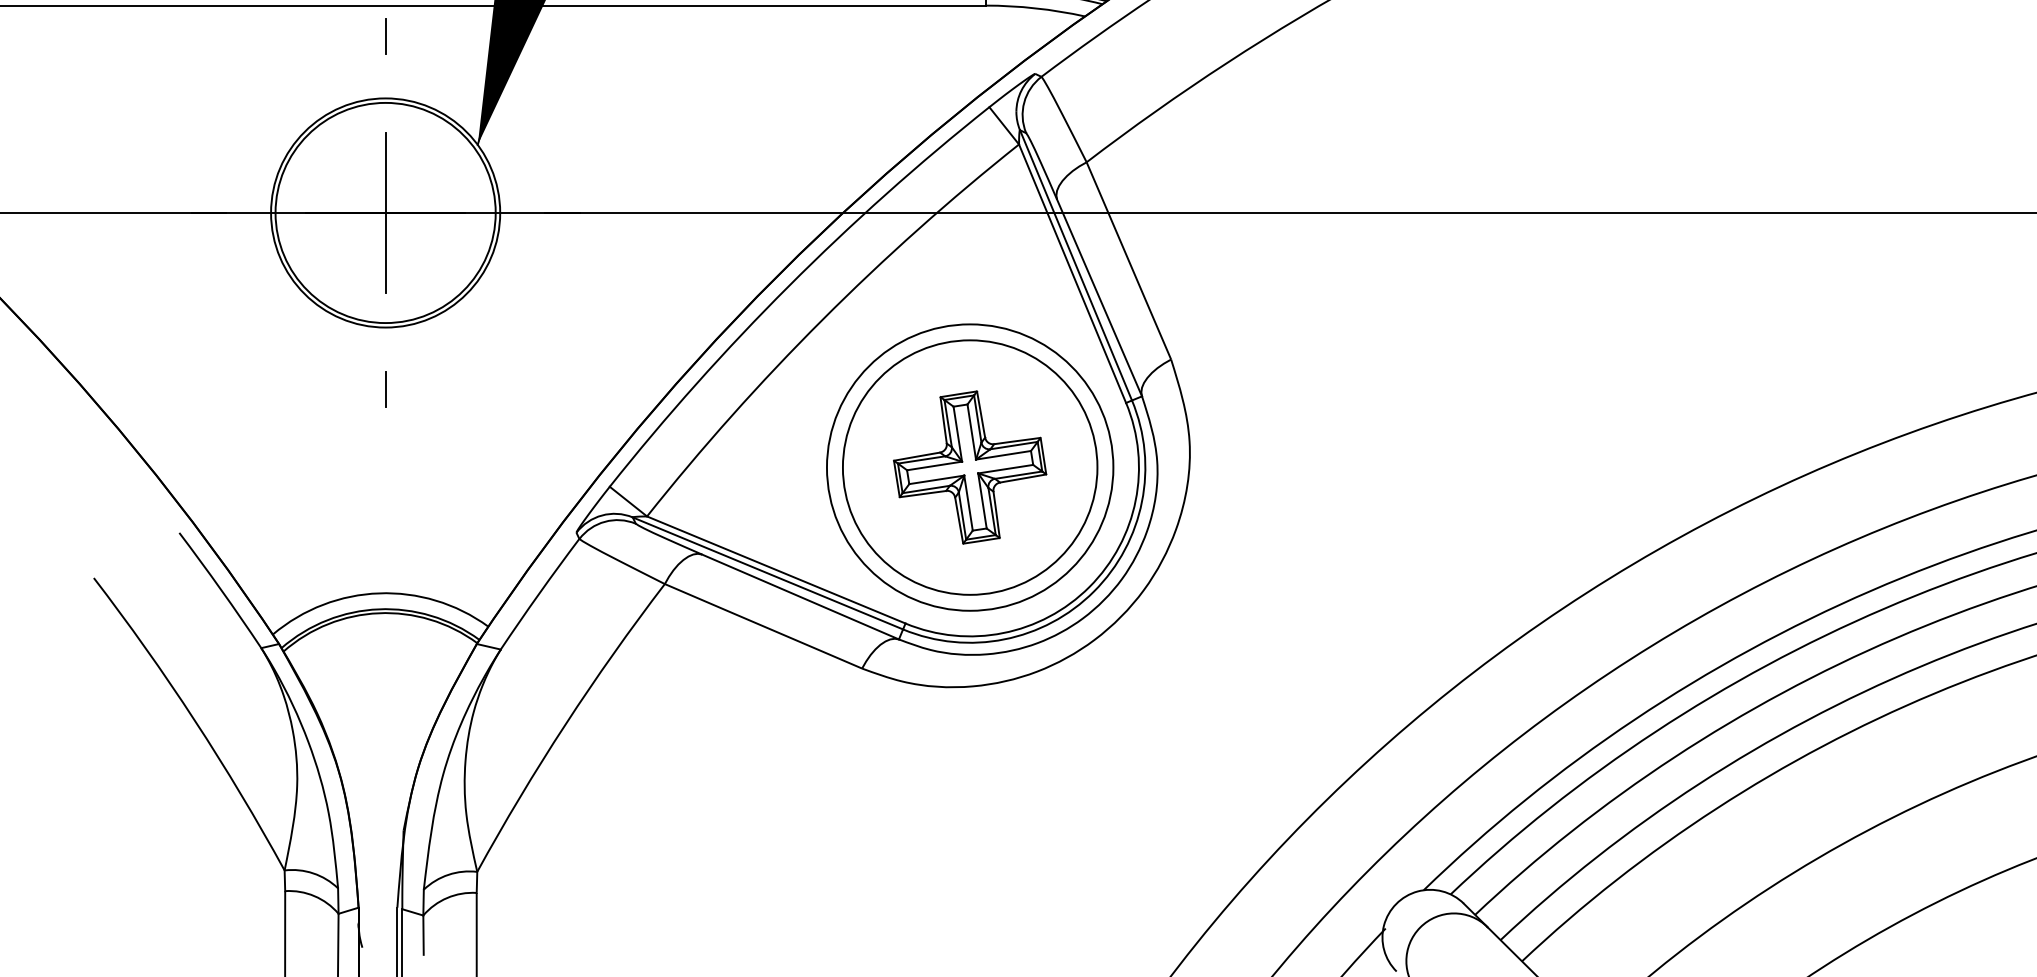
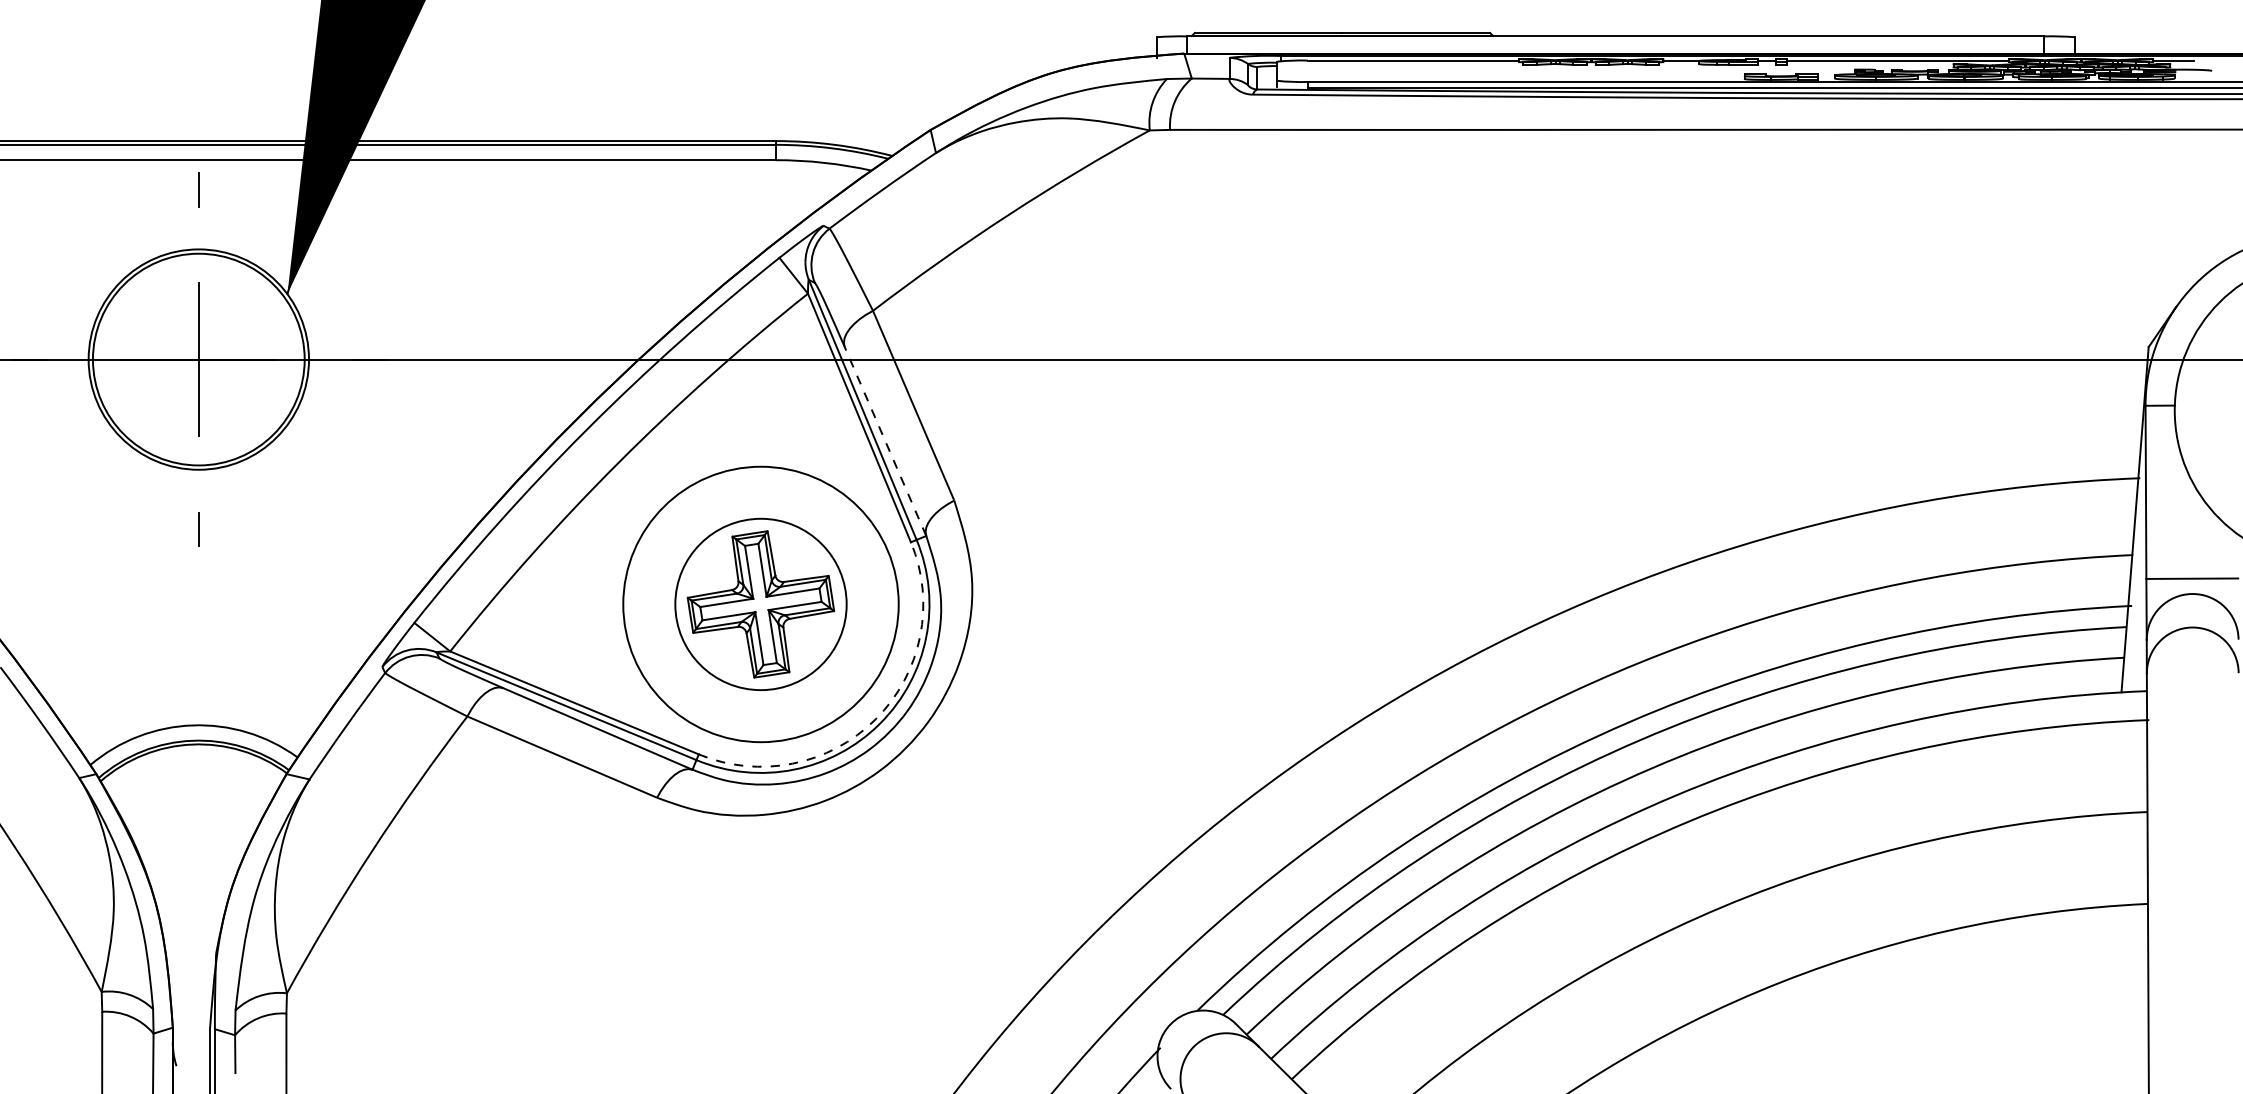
line: (1099, 297) -> (885, 440), solid -> dashed
circle: (969, 467) -> (760, 604), size x0.7
arc: (1089, 587) -> (875, 719), solid -> dashed

